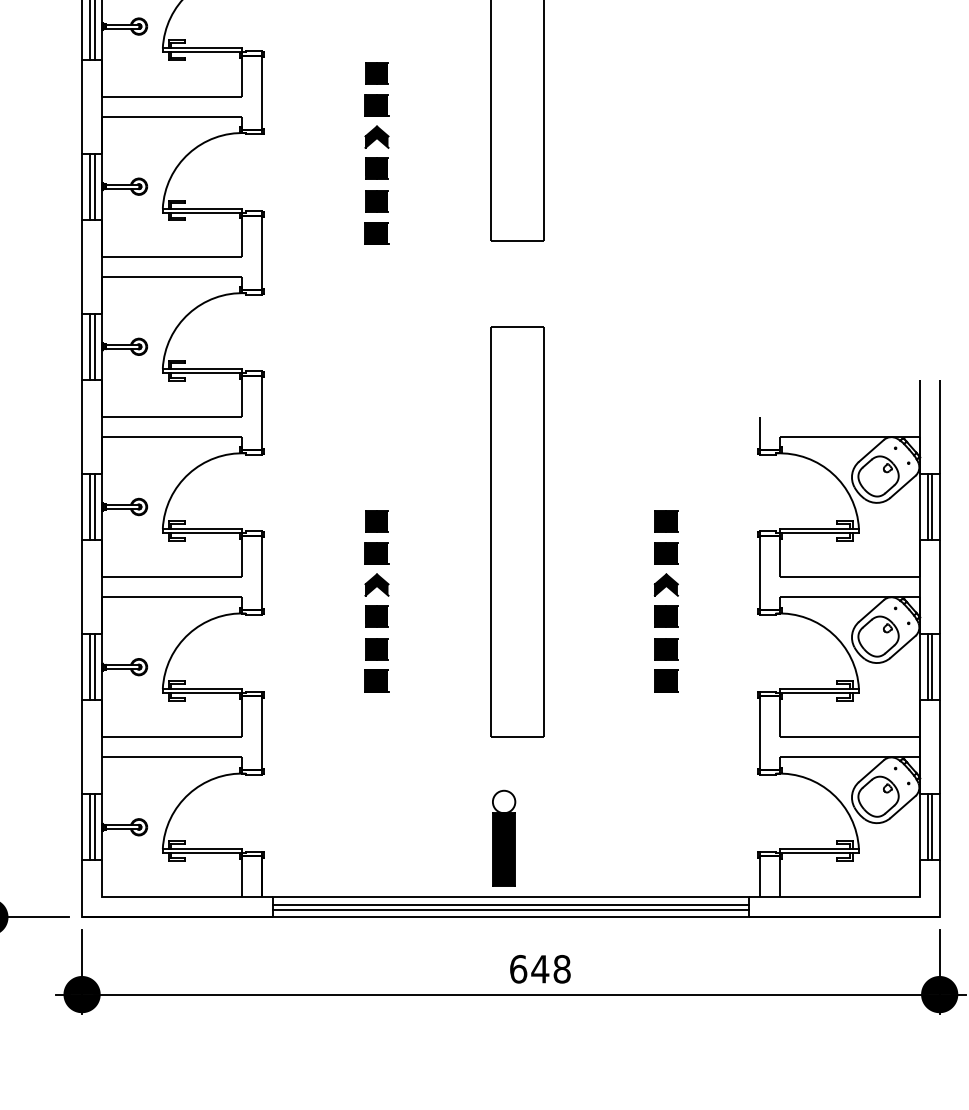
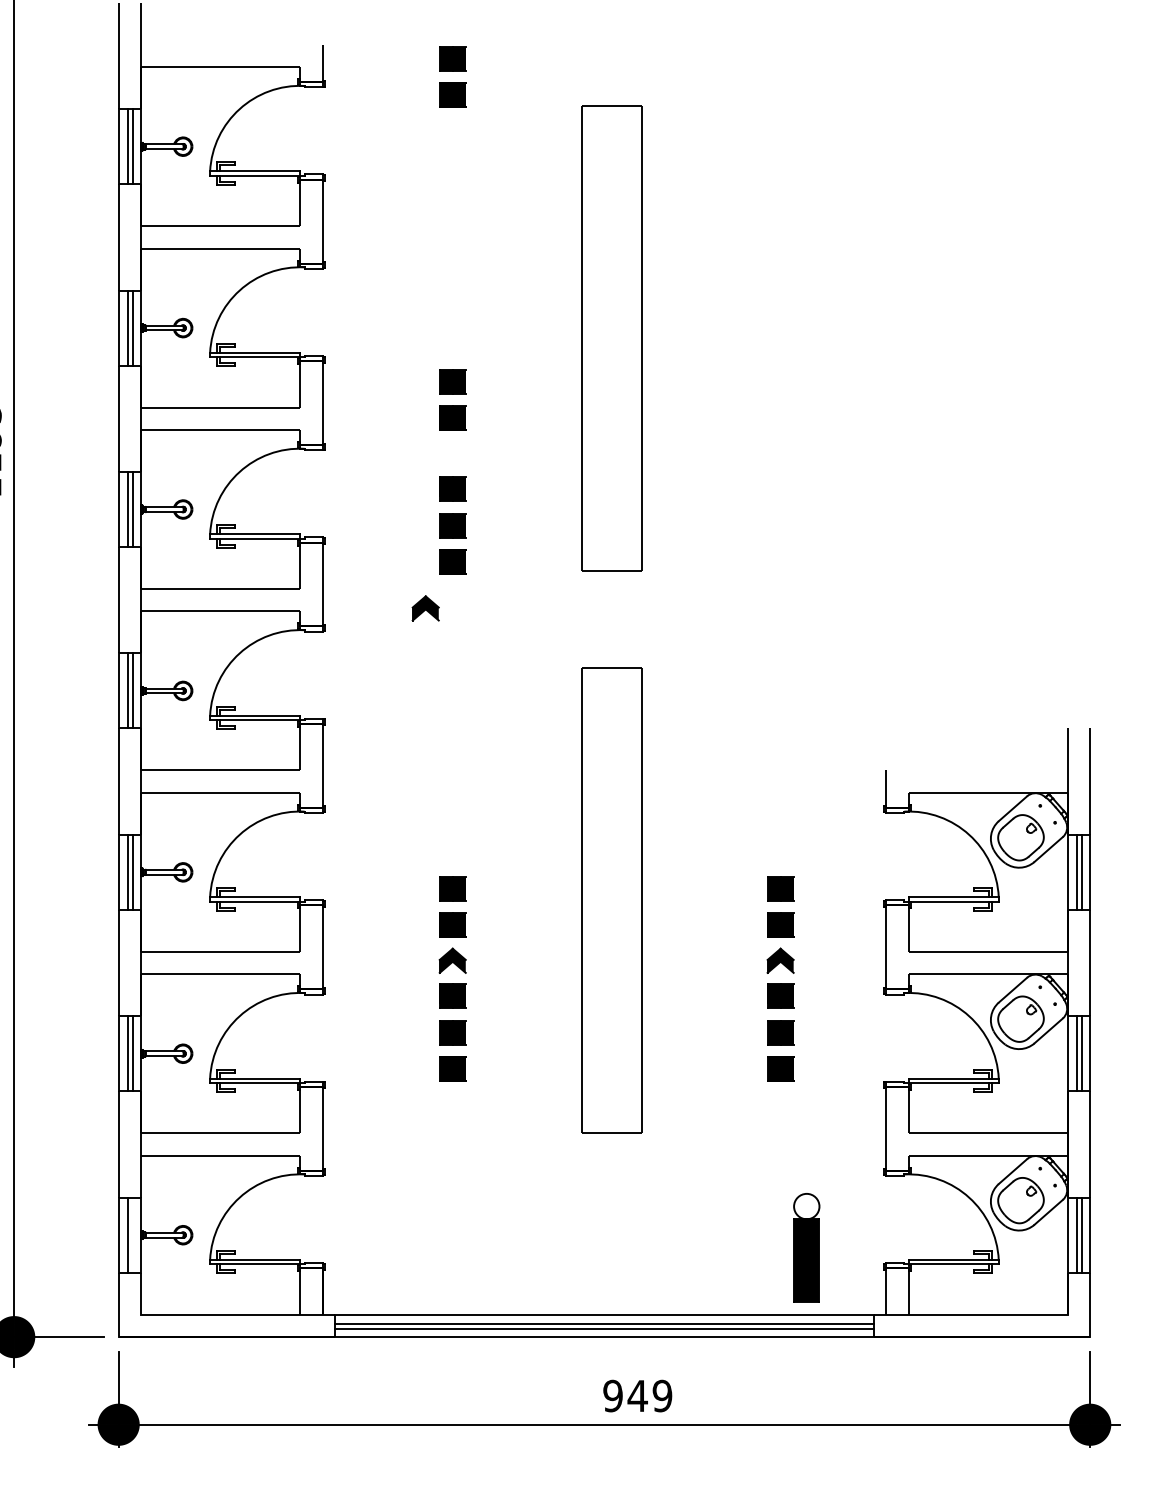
part: (376, 137) -> (425, 608), moved
line: (94, 826) -> (132, 1234), removed
part: (503, 838) -> (806, 1247), moved
text: (540, 968) -> (637, 1395), 648 -> 949

